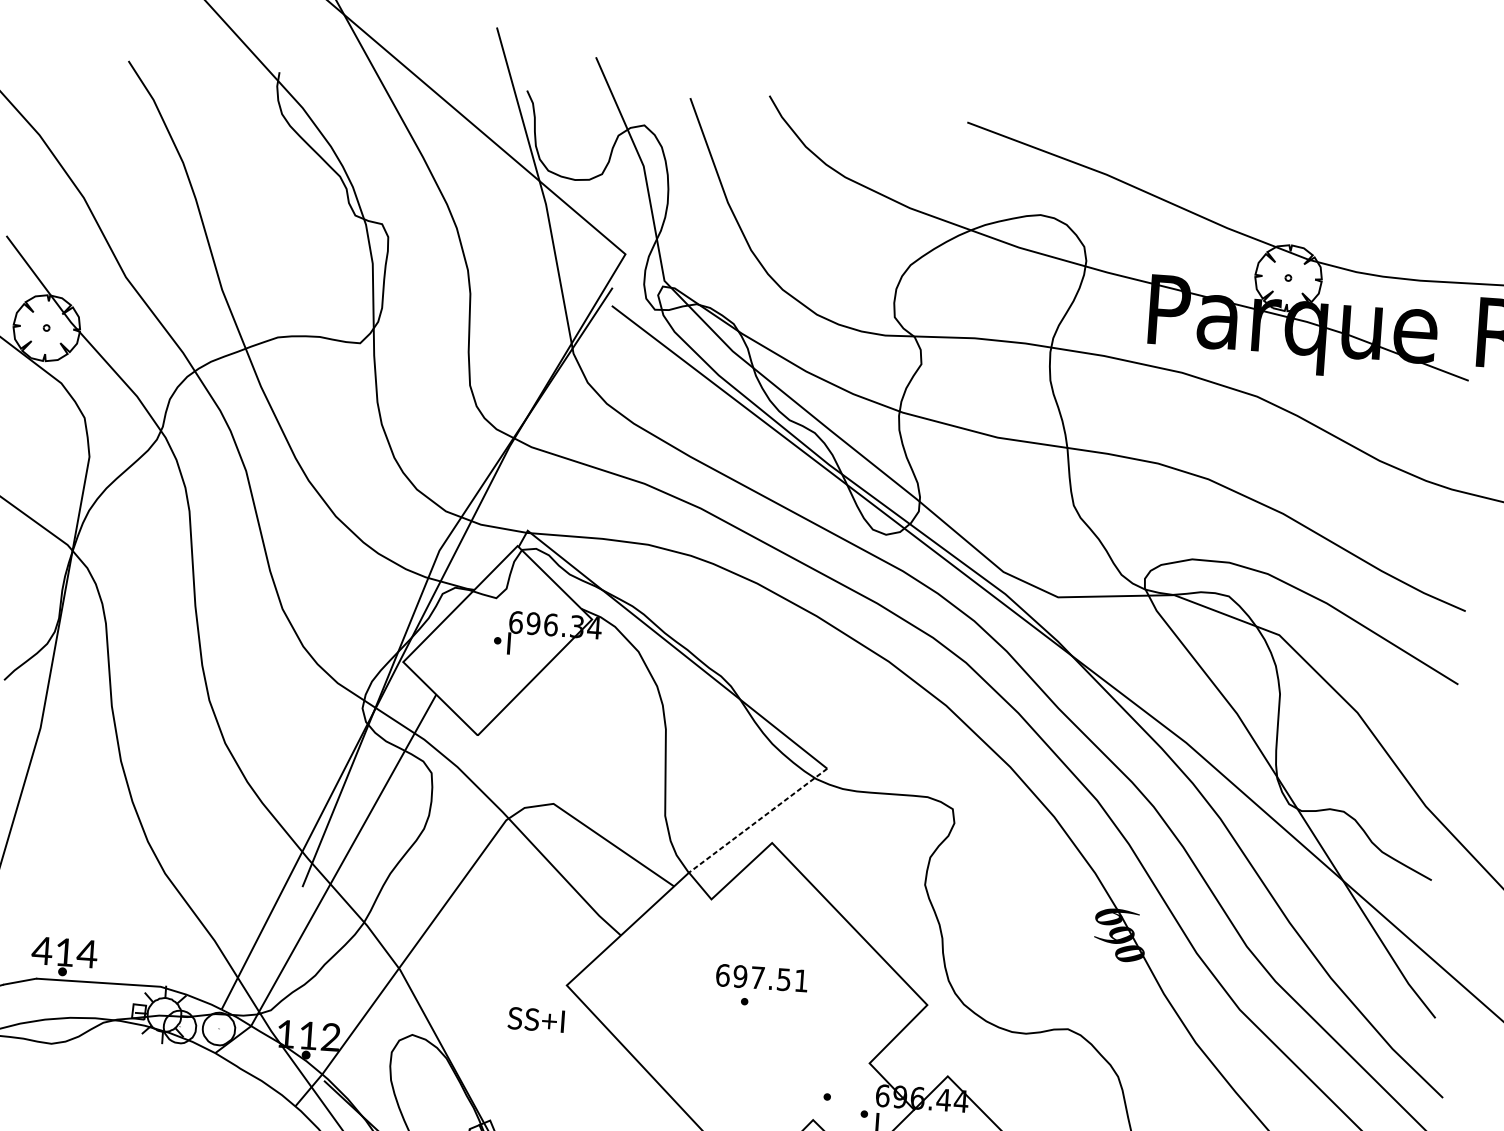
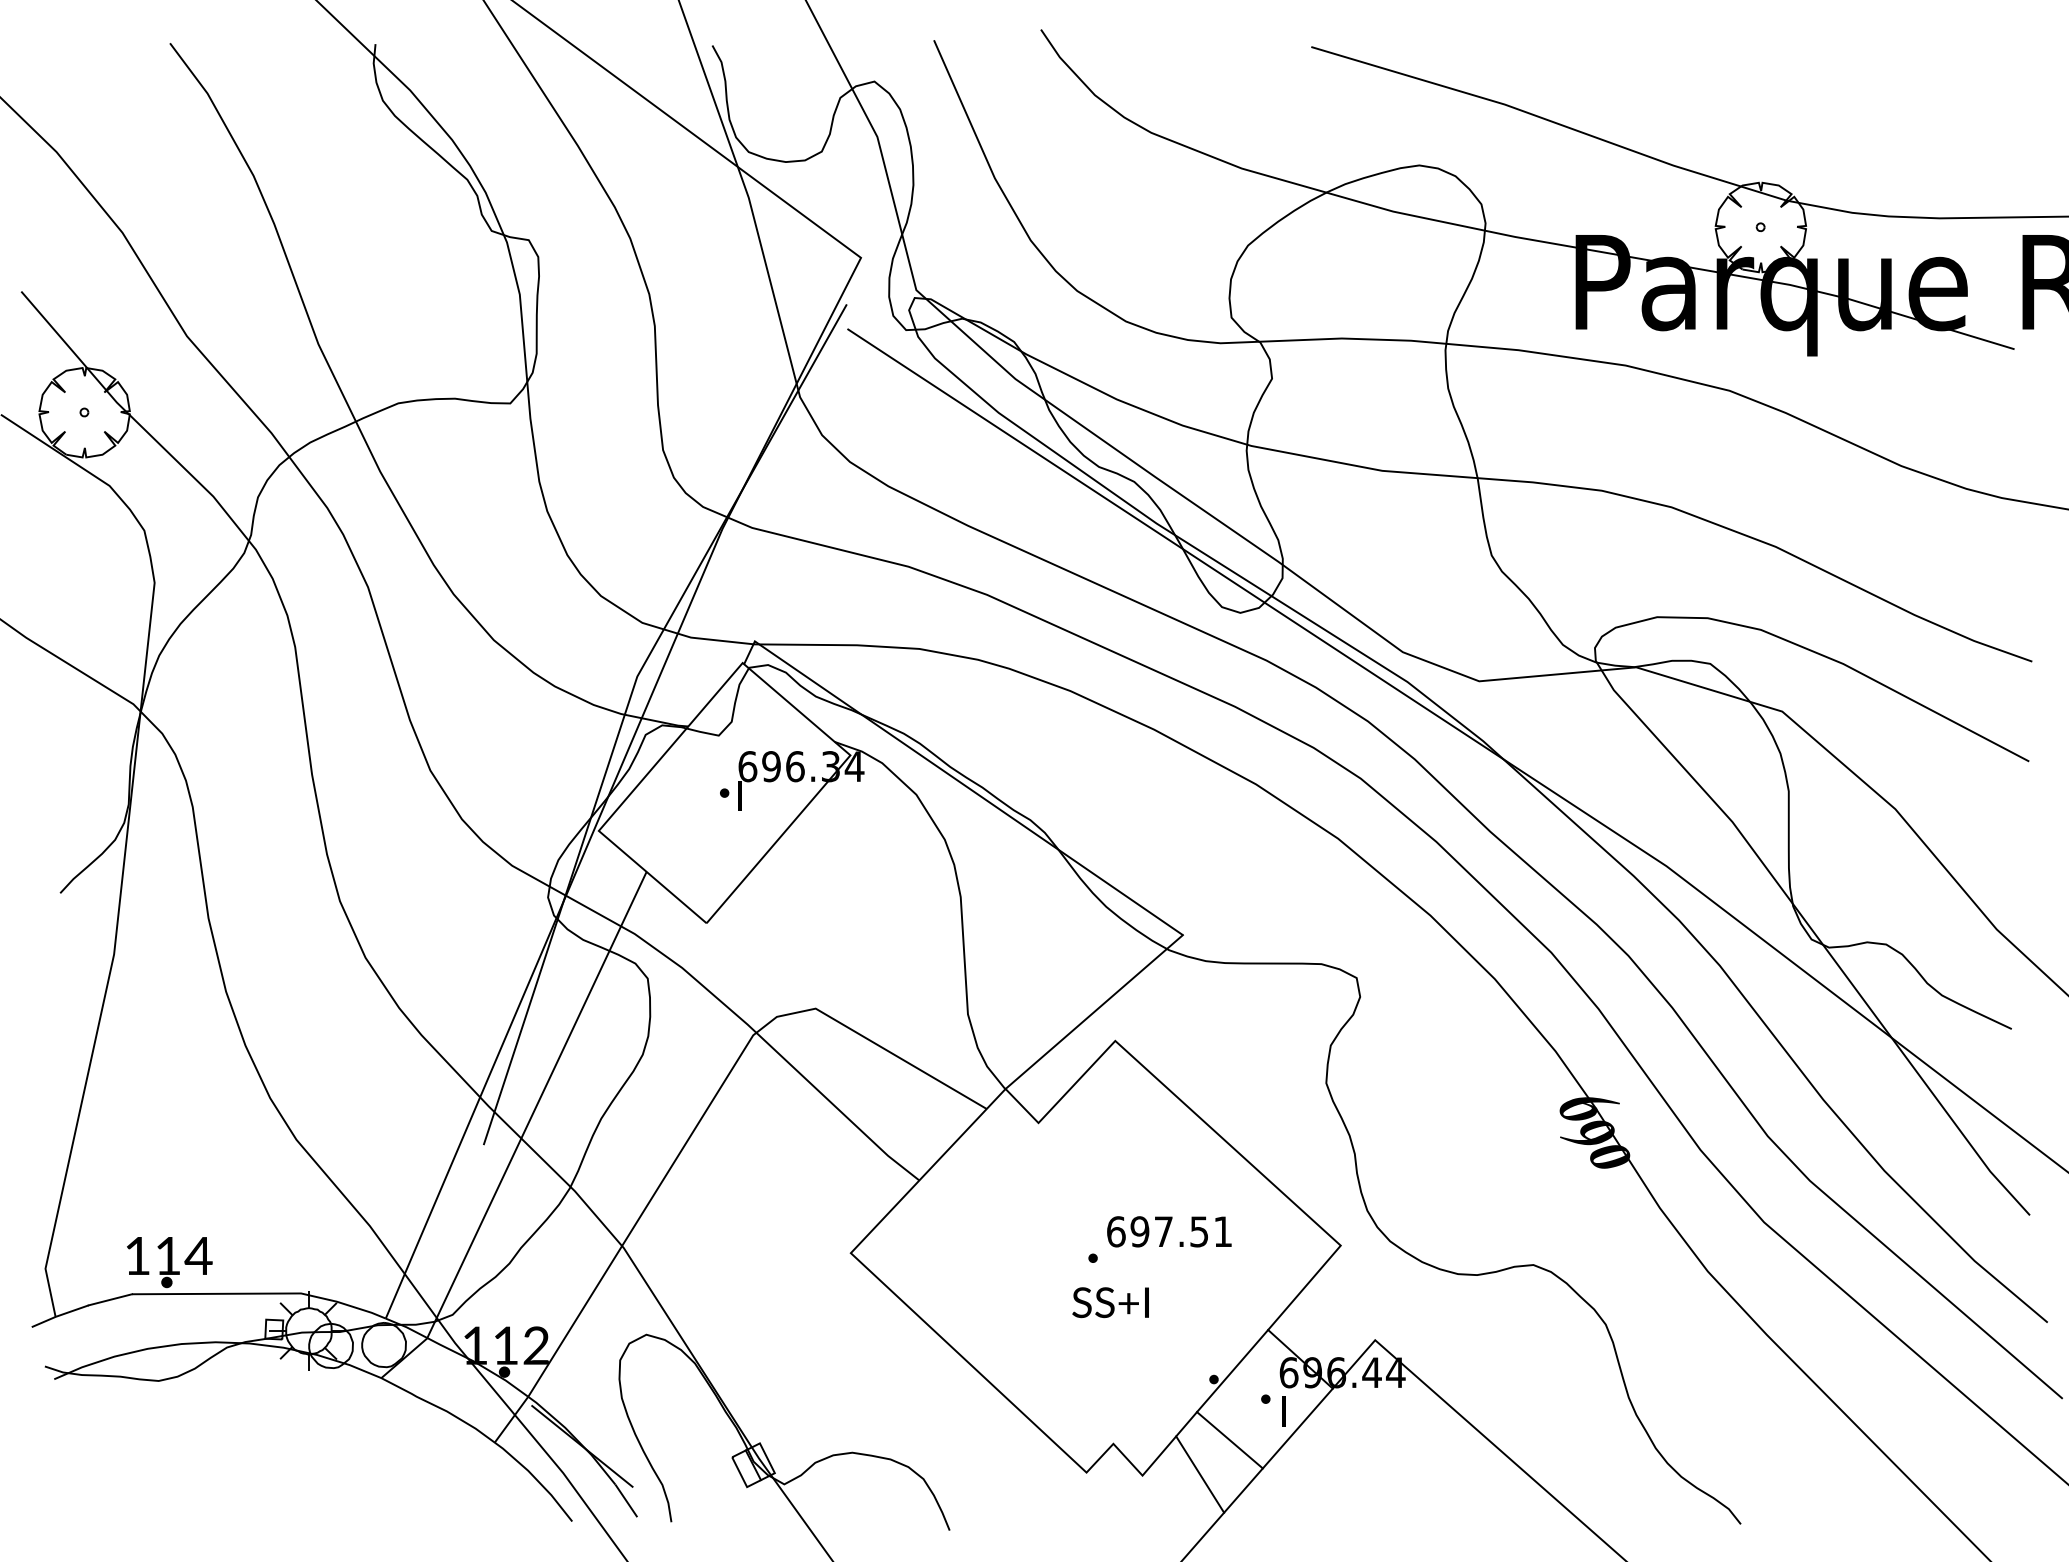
line: (757, 820) -> (1093, 1012), dashed -> solid
text: (42, 950) -> (137, 1255), 414 -> 114
text: (762, 977) -> (1169, 1231), moved
text: (536, 1019) -> (1110, 1302), moved
line: (841, 1092) -> (1232, 1371), added

